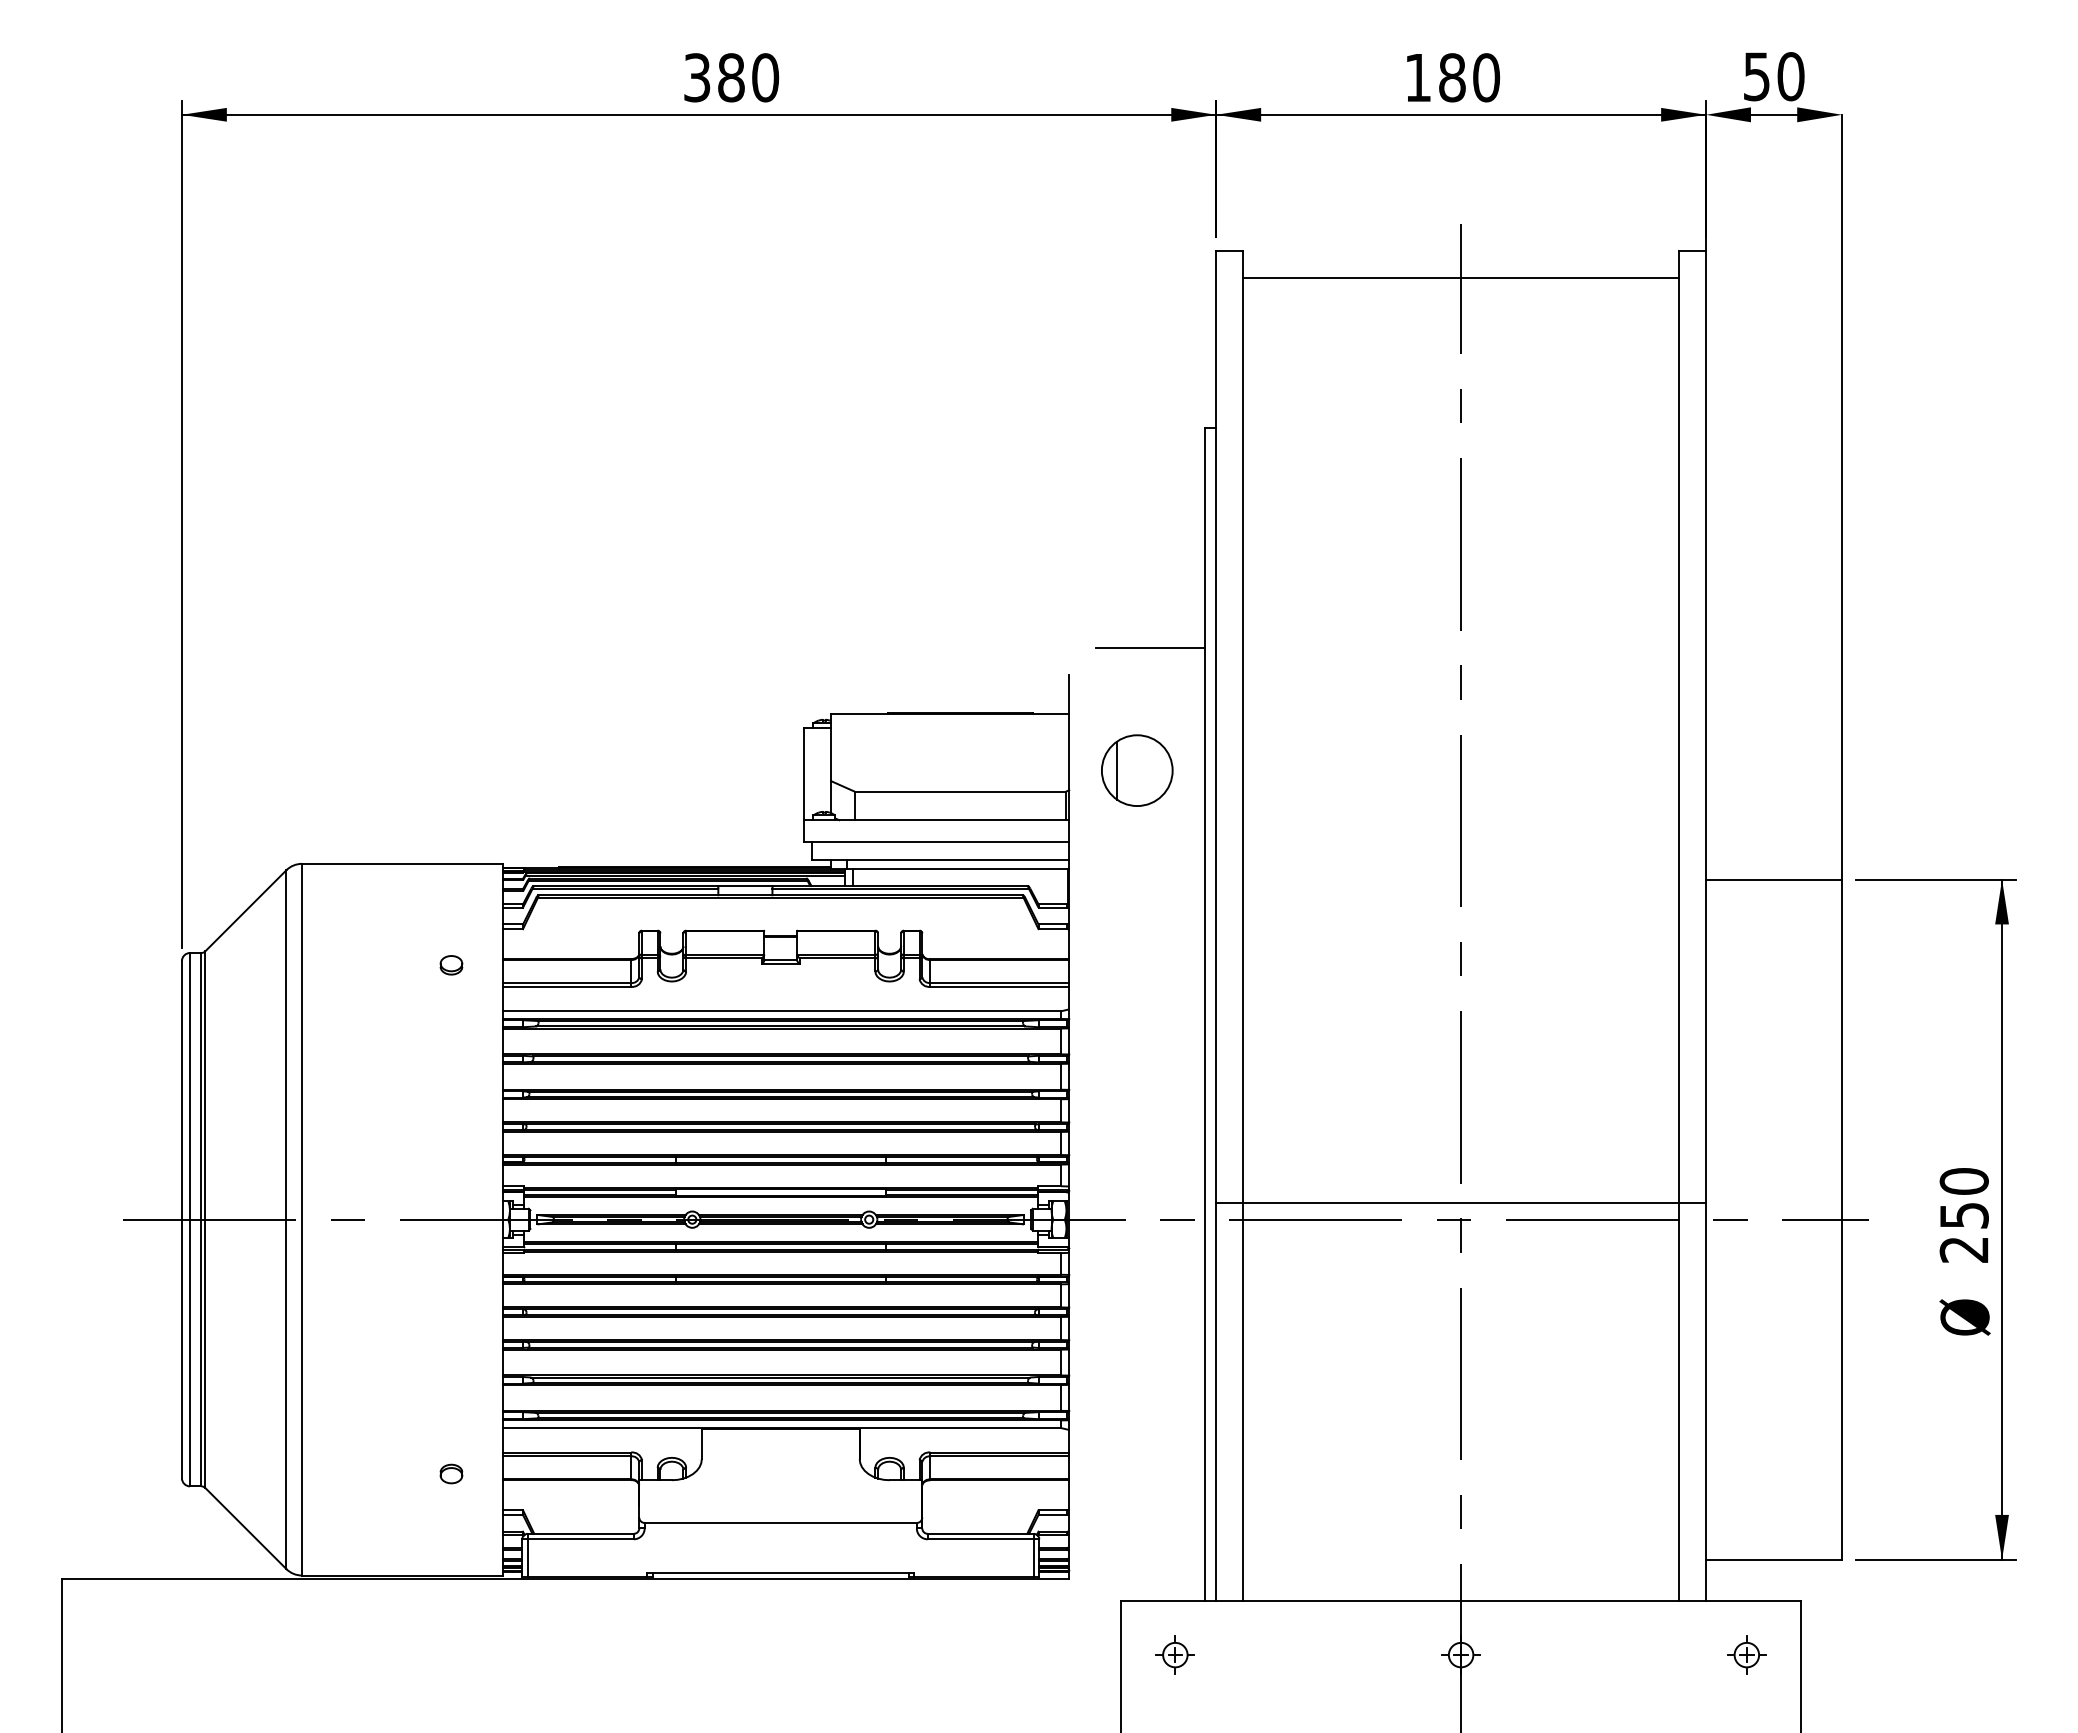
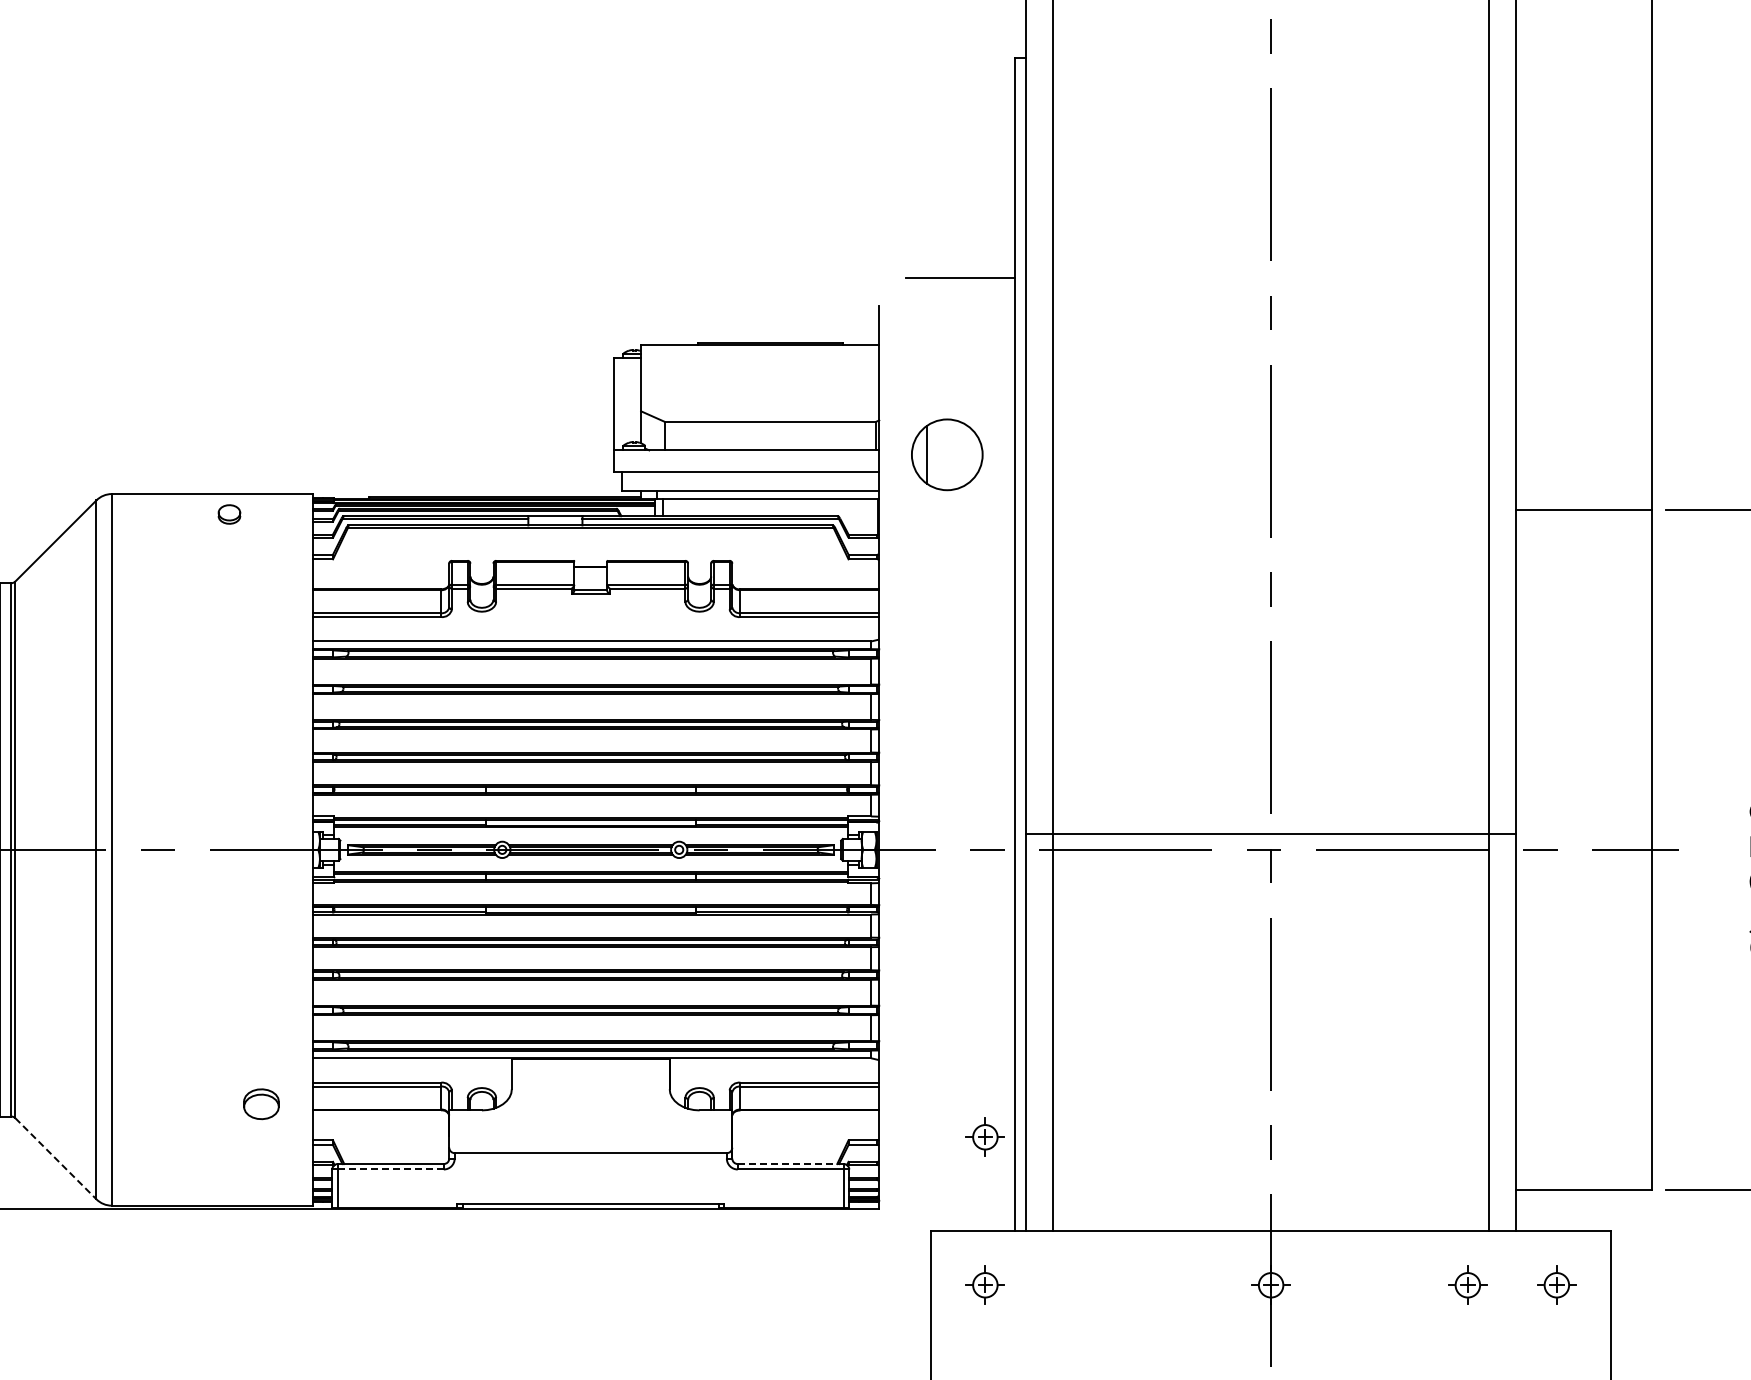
part: (1137, 770) -> (947, 454), moved
part: (451, 965) -> (229, 514), moved
part: (451, 1473) -> (261, 1103), size x1.6
part: (1174, 1506) -> (984, 1136), added
line: (246, 1528) -> (56, 1158), solid -> dashed
line: (981, 1533) -> (791, 1163), solid -> dashed
line: (580, 1539) -> (390, 1169), solid -> dashed
part: (1657, 1654) -> (1467, 1284), added

